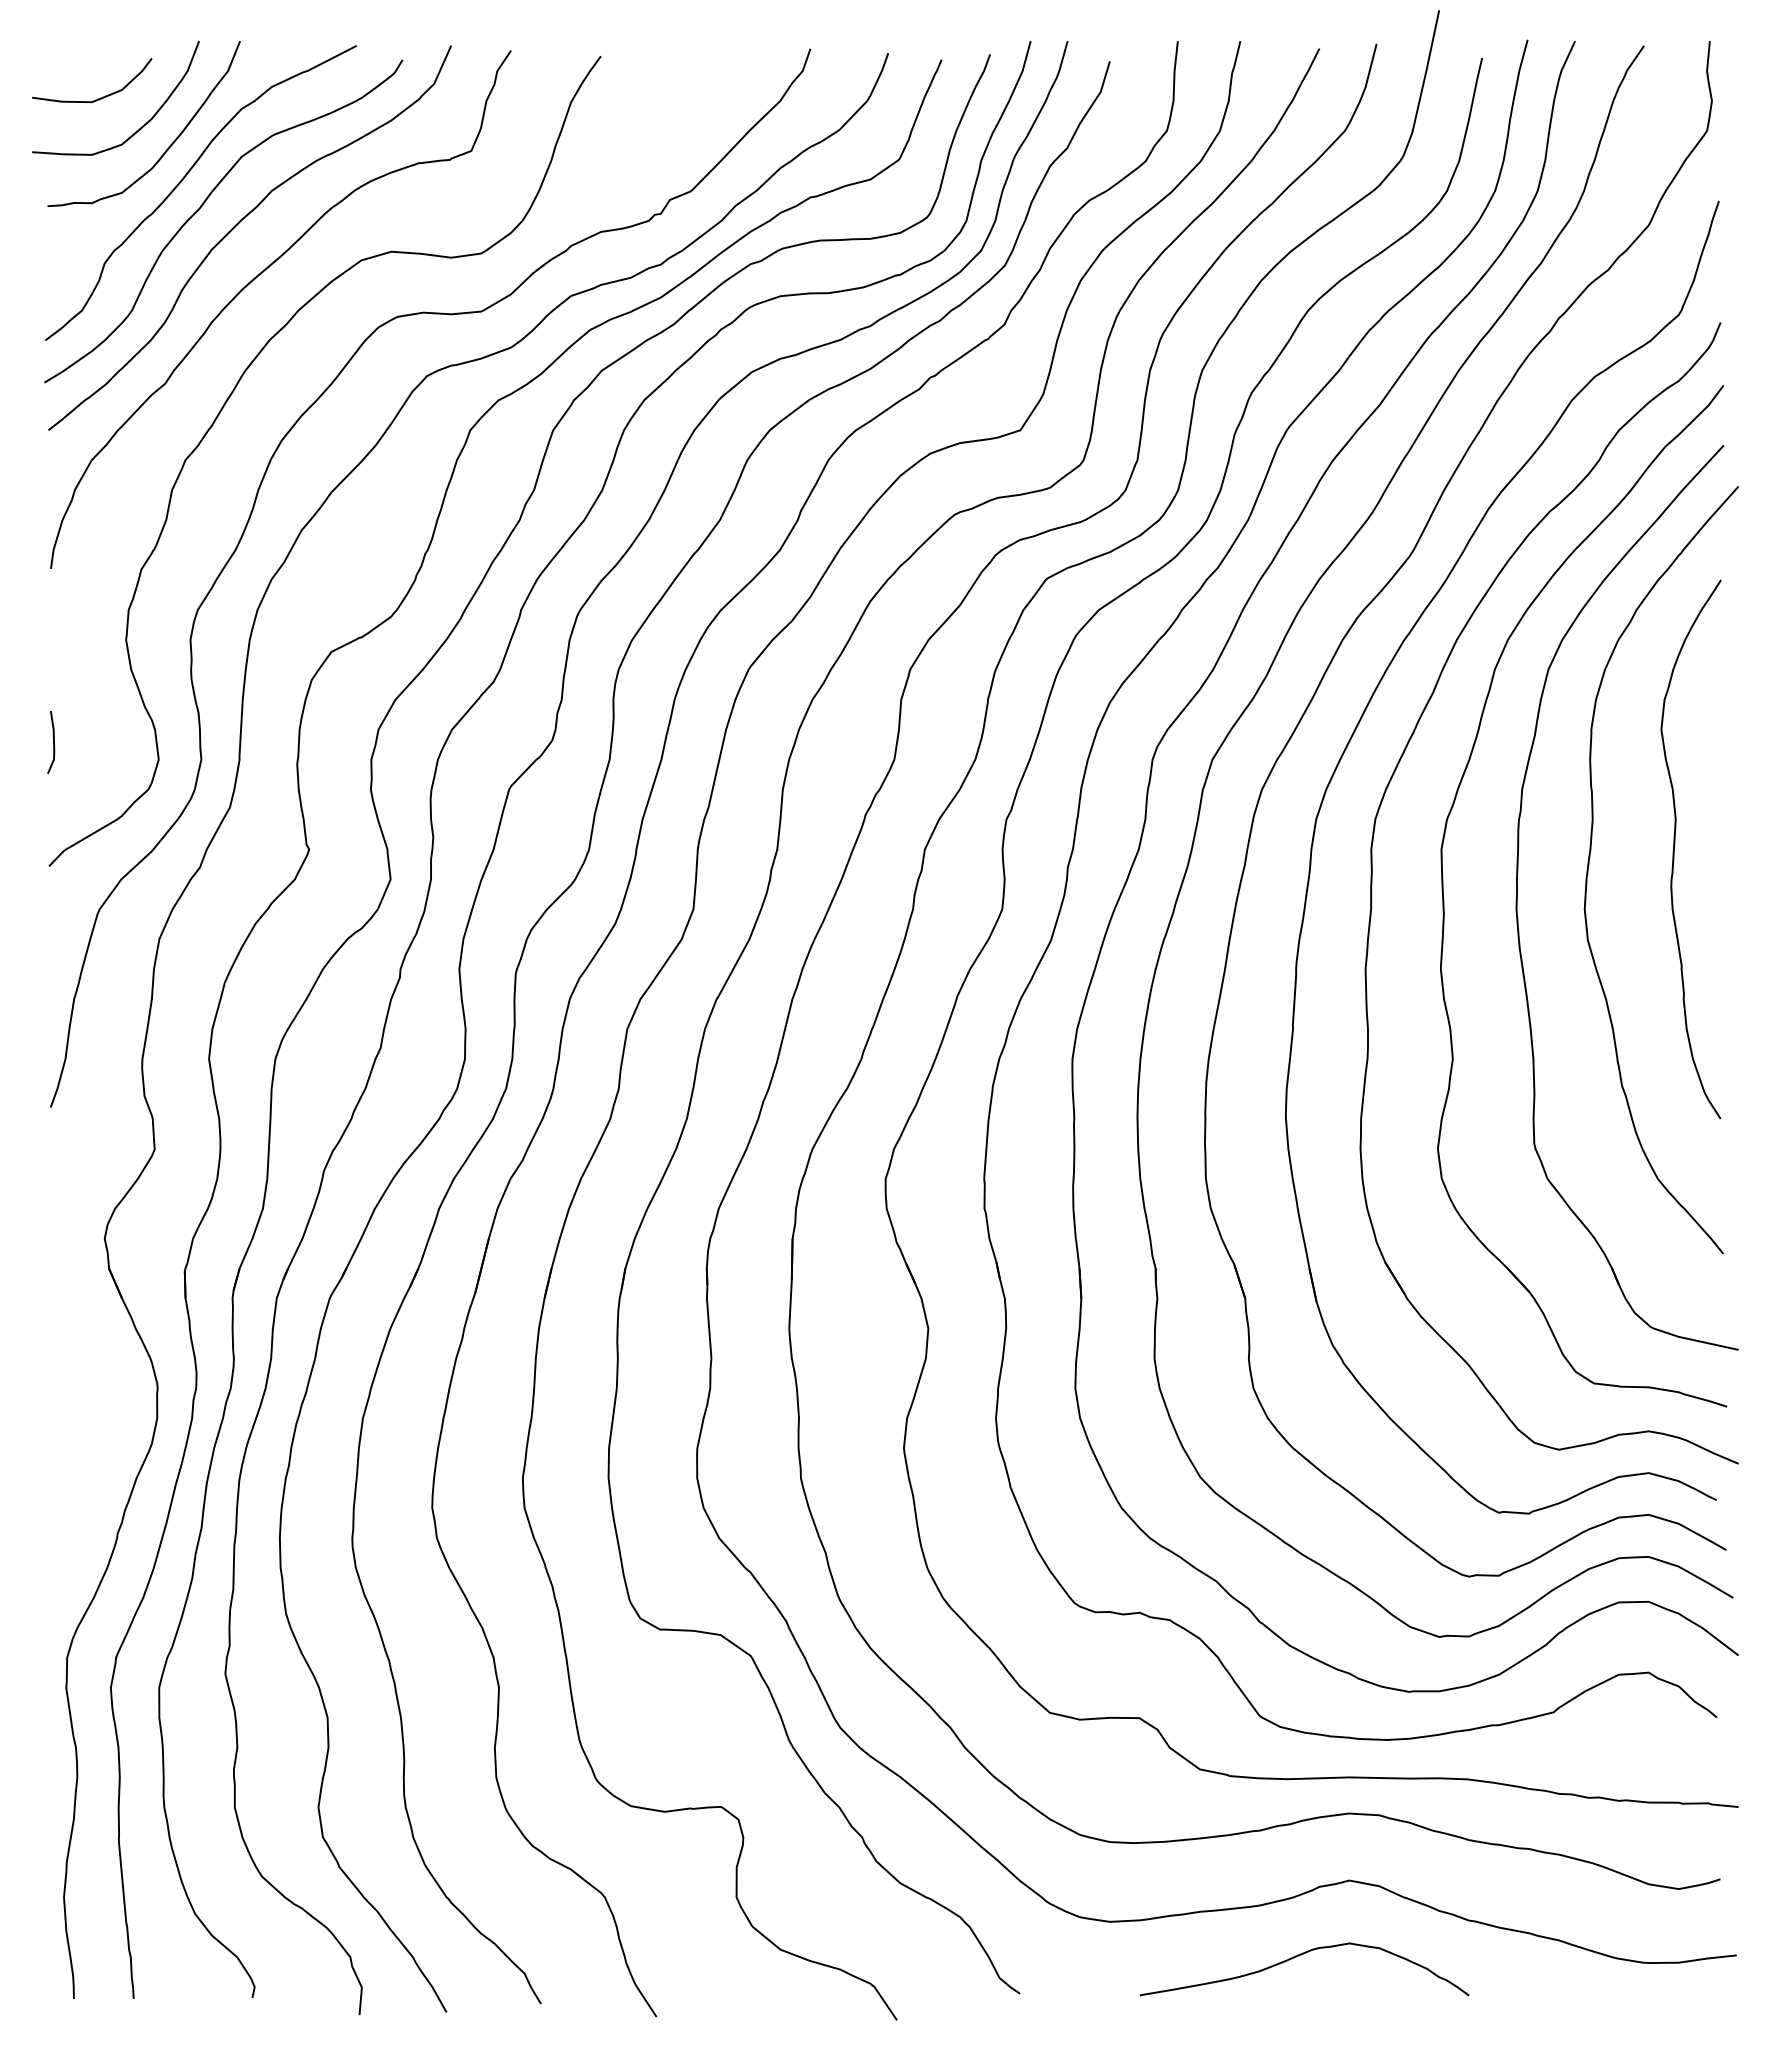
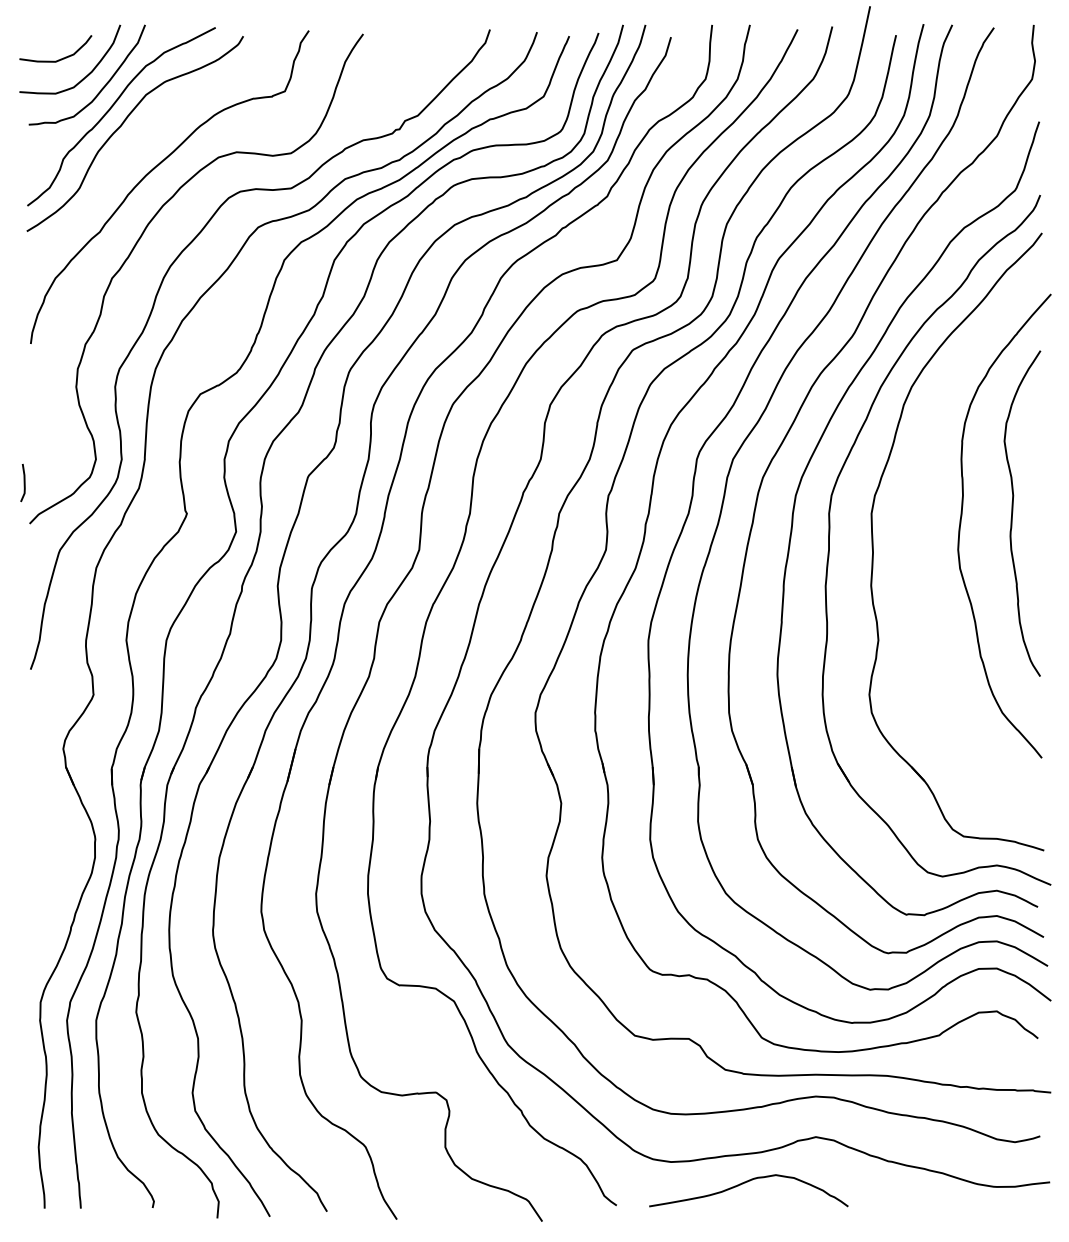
curve: (238, 225) -> (144, 136), removed
line: (52, 743) -> (23, 483), moved
part: (1519, 897) -> (918, 542), removed
curve: (1299, 1957) -> (745, 1183), moved

